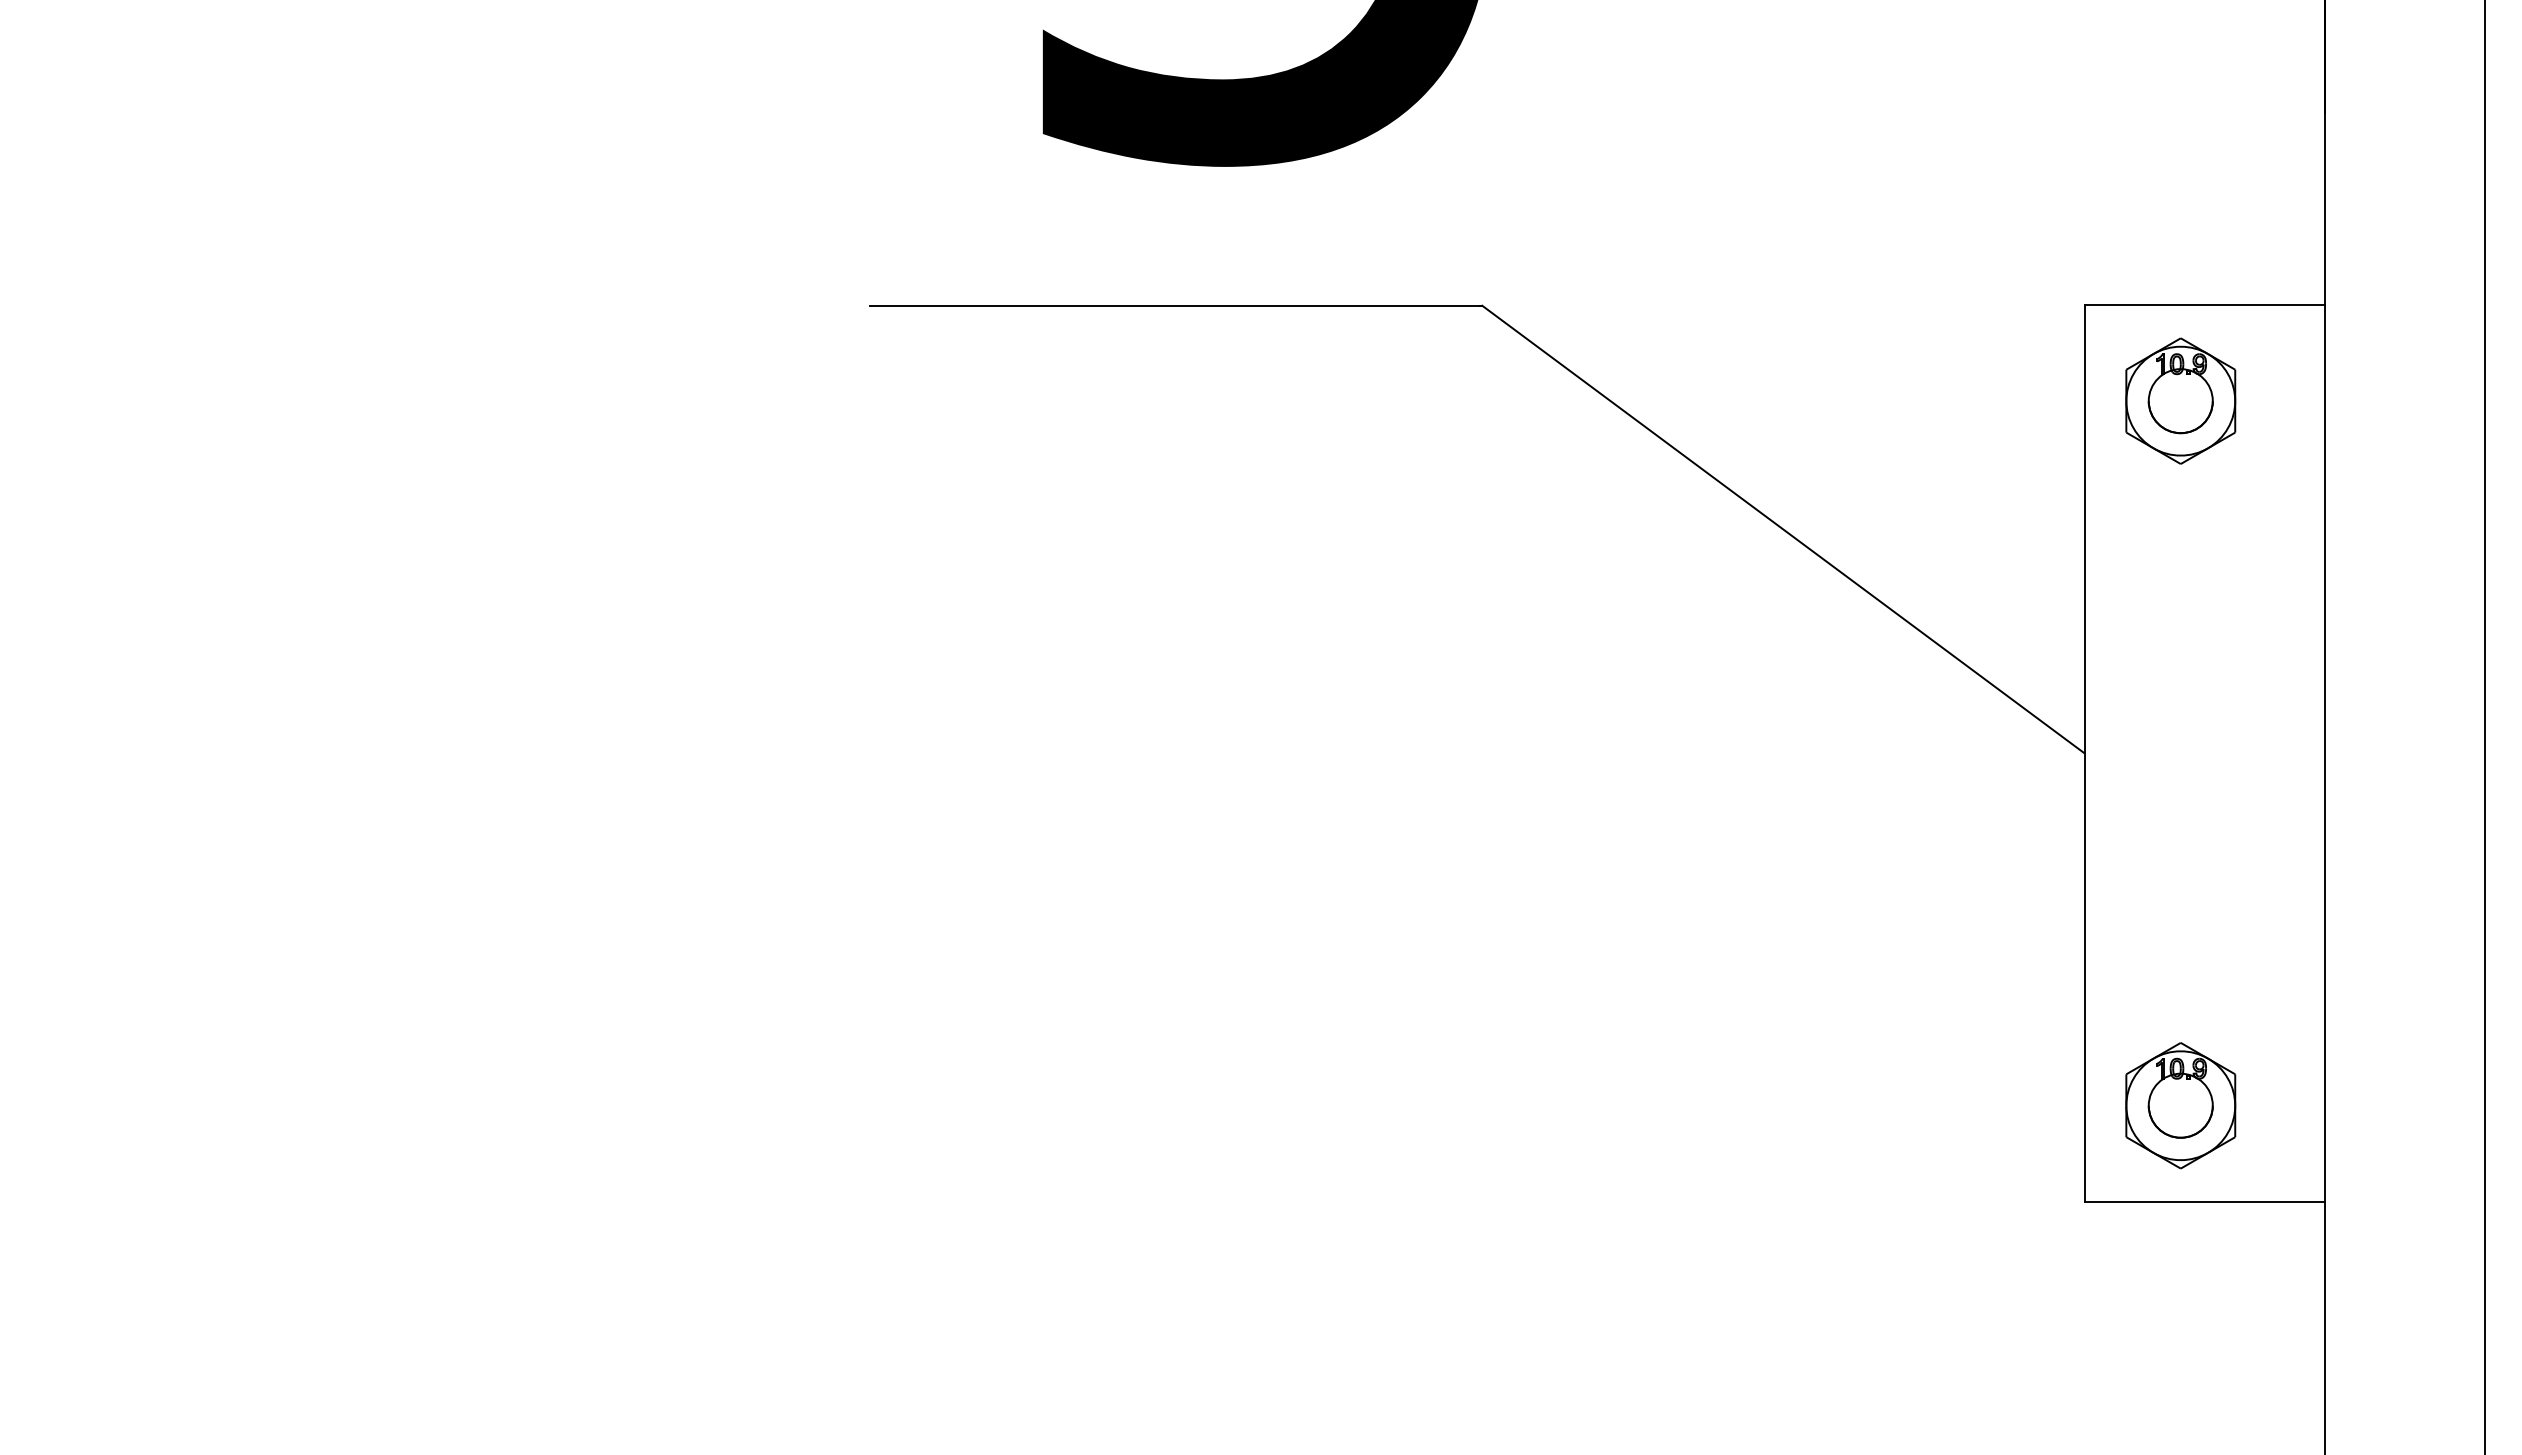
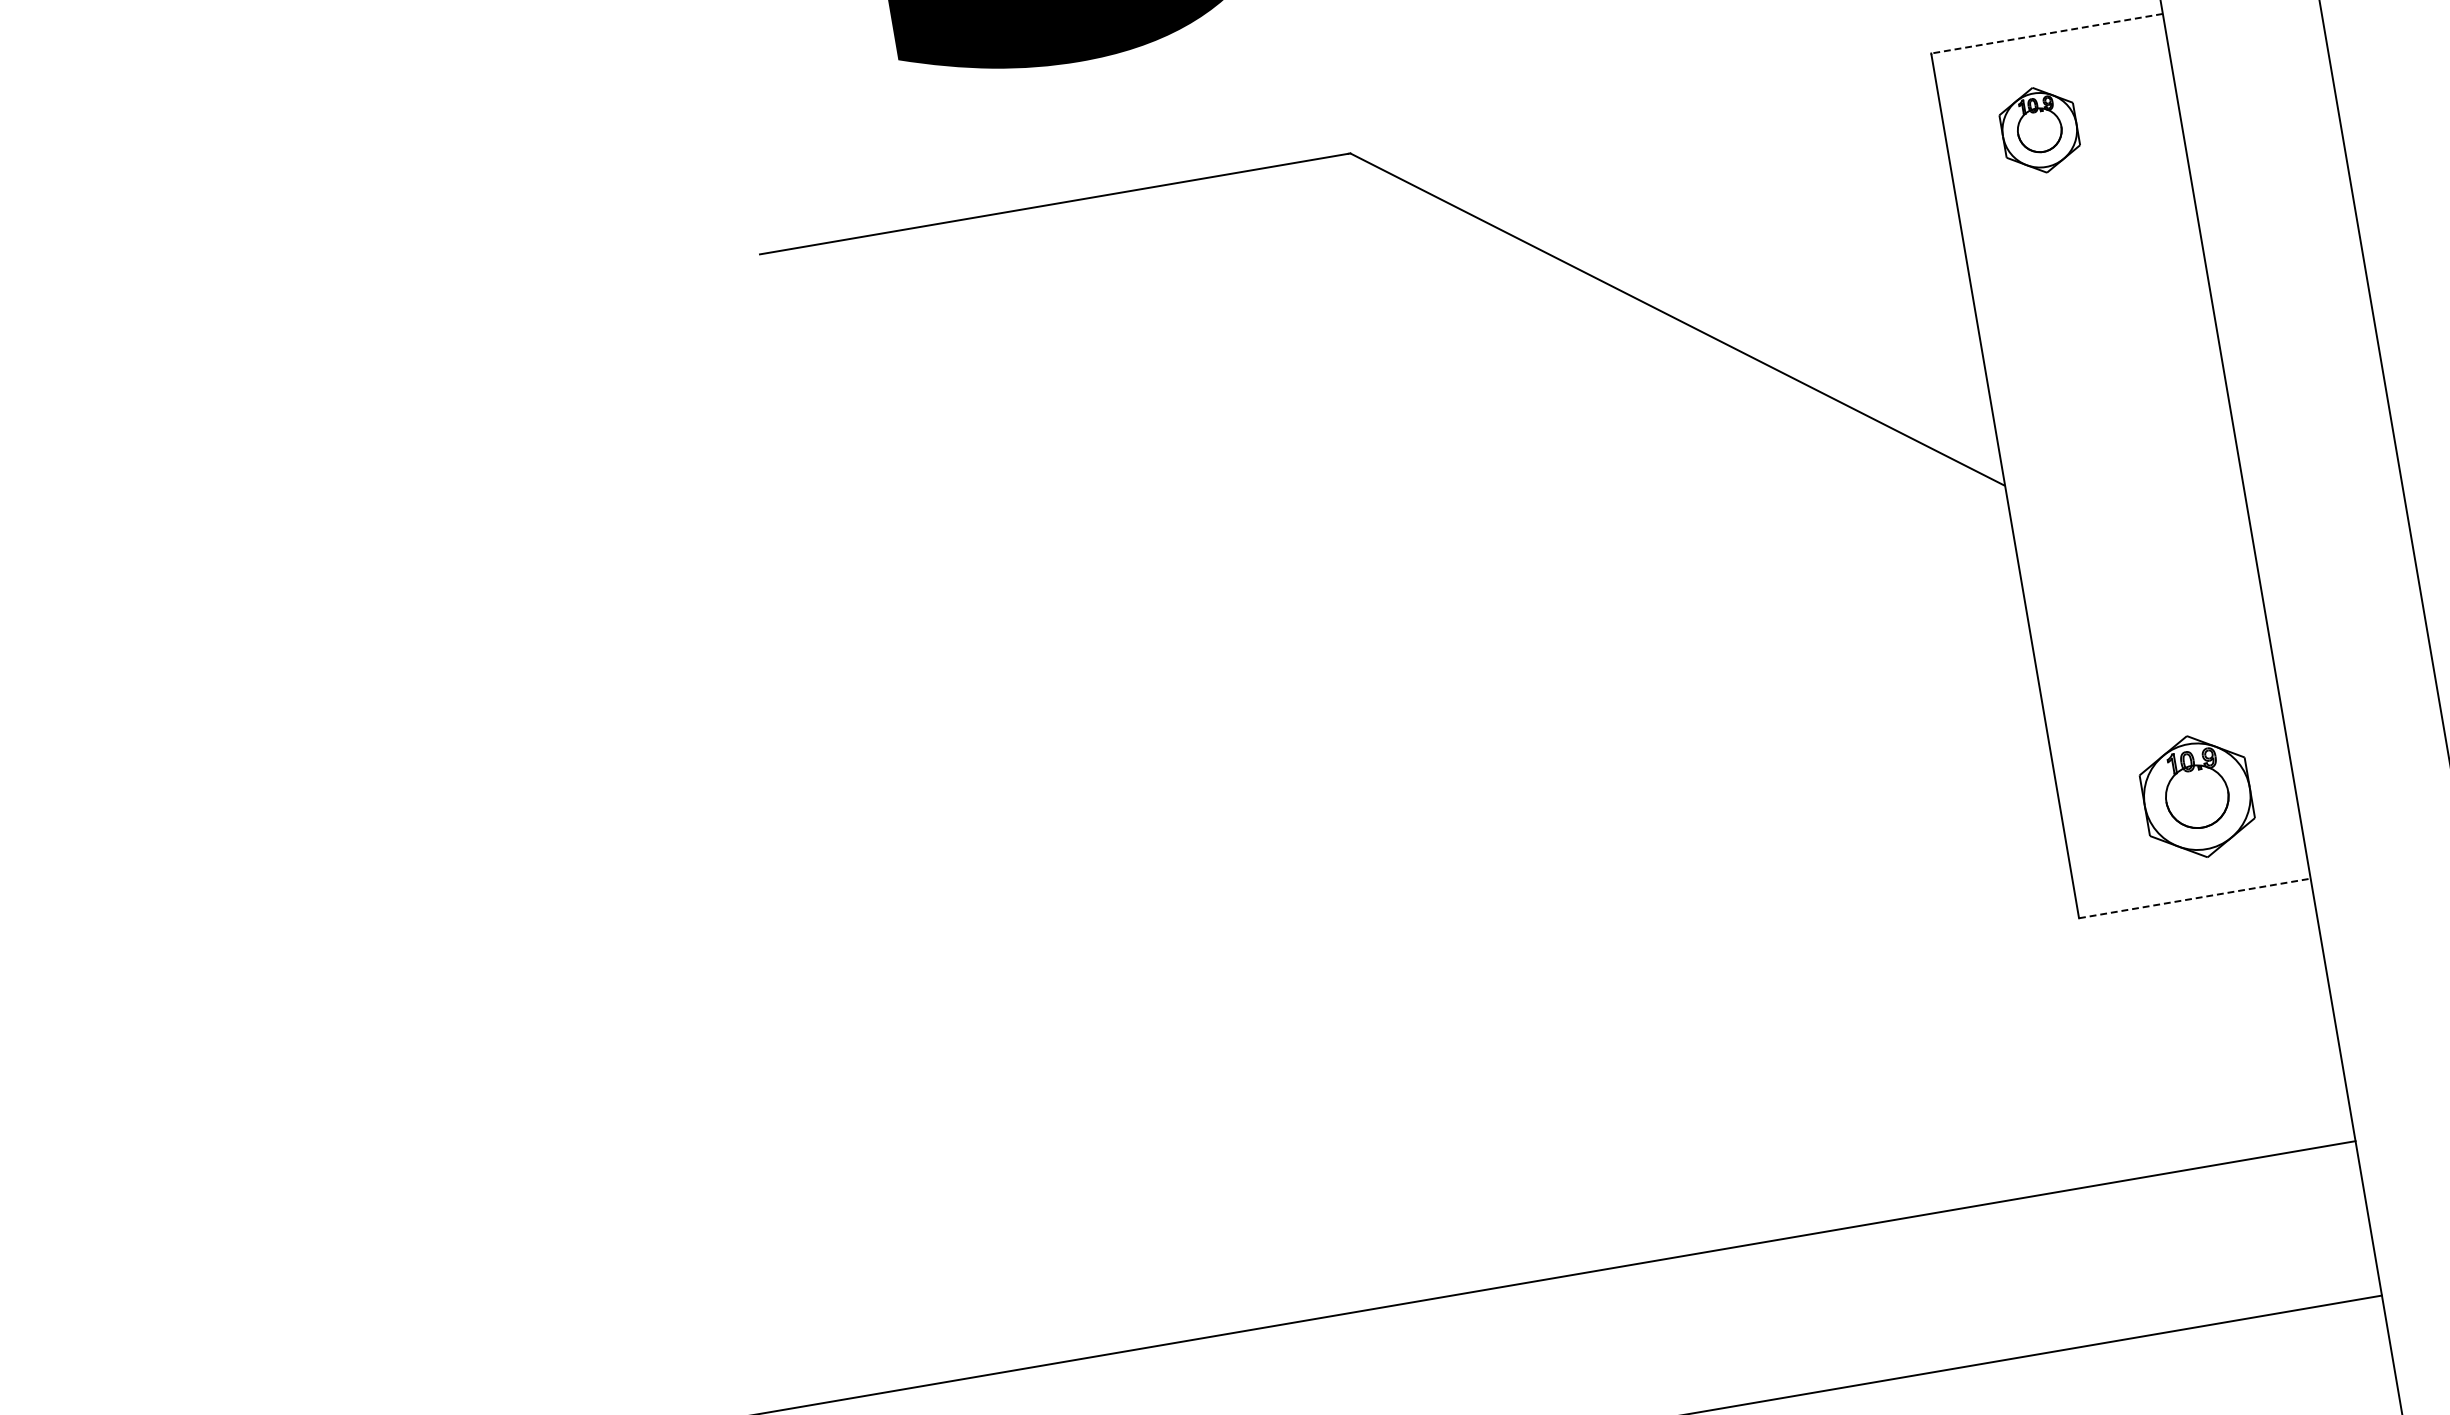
line: (2204, 305) -> (2046, 34), solid -> dashed
part: (2180, 400) -> (2039, 129), size x0.7
part: (2180, 1105) -> (2196, 796), moved
line: (2205, 1201) -> (2195, 898), solid -> dashed

